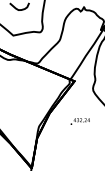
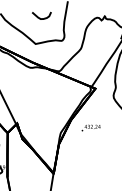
text: (79, 120) -> (90, 127), moved

